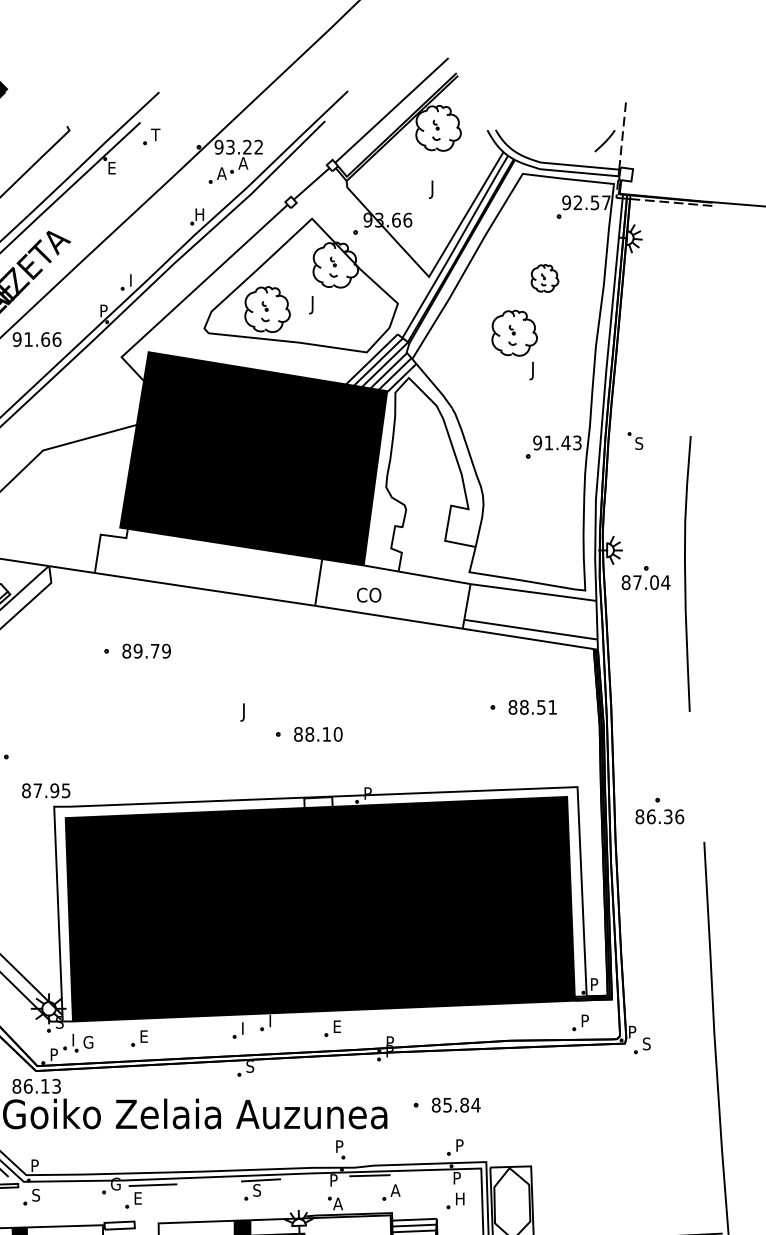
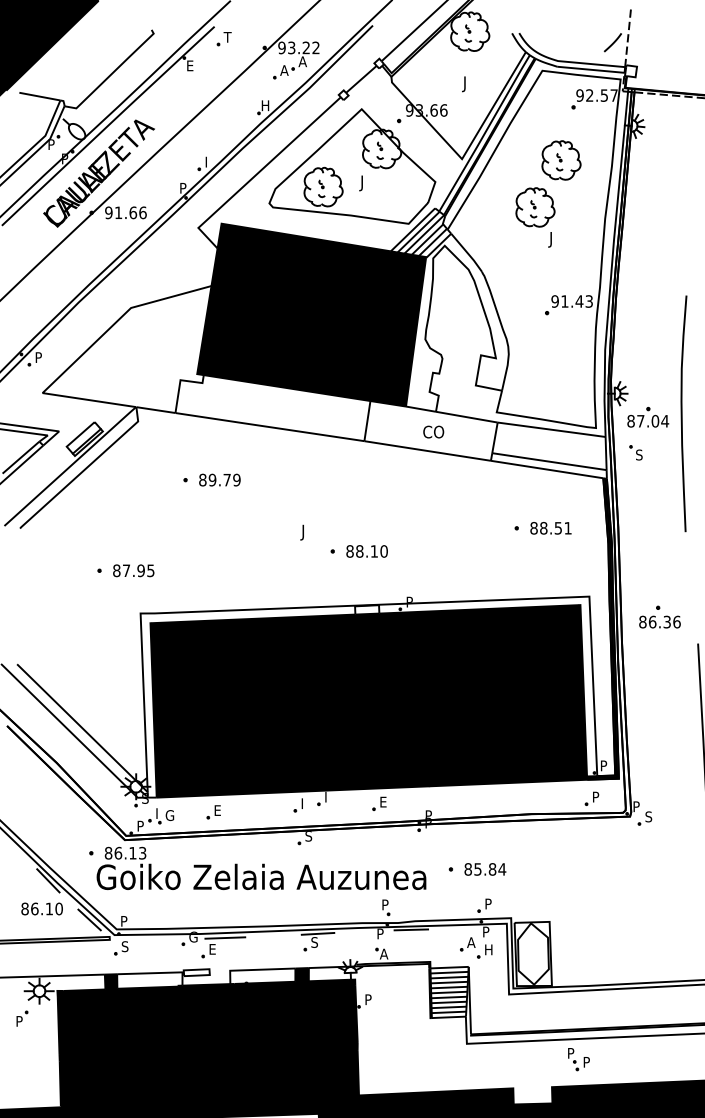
part: (545, 278) -> (561, 160), size x1.67
part: (634, 440) -> (635, 452), moved
text: (368, 594) -> (433, 431), moved
text: (45, 790) -> (133, 570), moved
part: (391, 1192) -> (467, 944), moved

